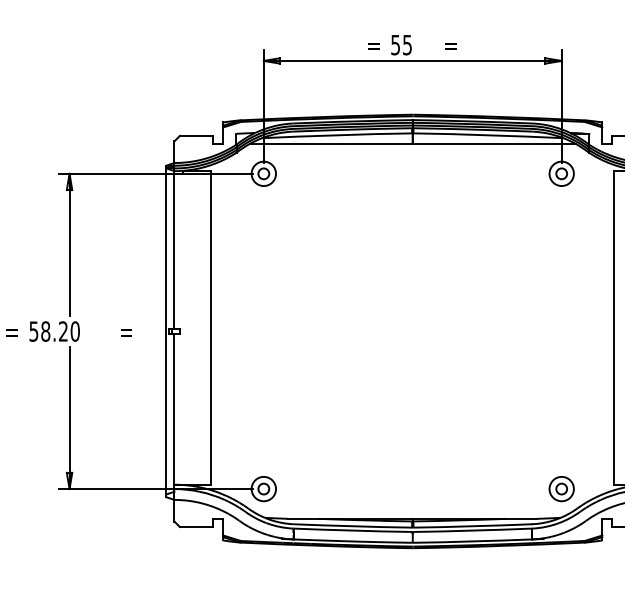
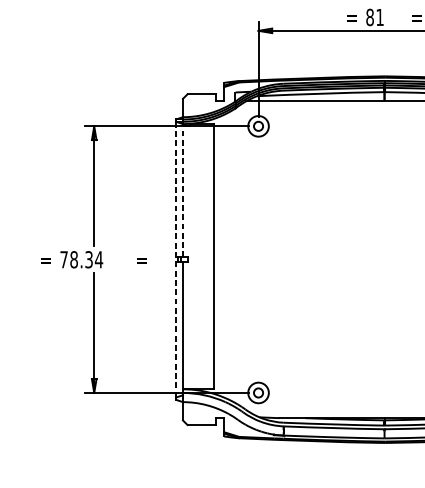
text: (401, 44) -> (374, 16), 55 -> 81
line: (174, 250) -> (182, 191), solid -> dashed
text: (54, 331) -> (81, 259), 58.20 -> 78.34
line: (166, 331) -> (176, 259), solid -> dashed

